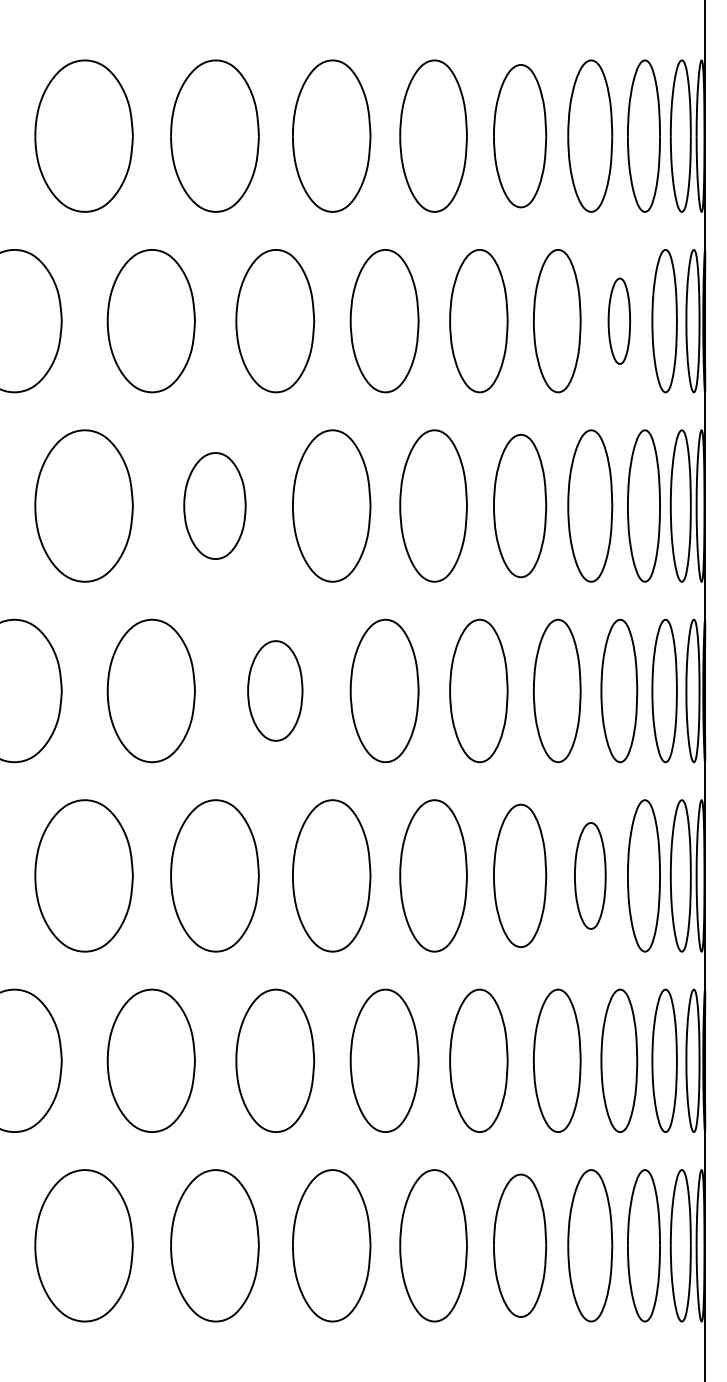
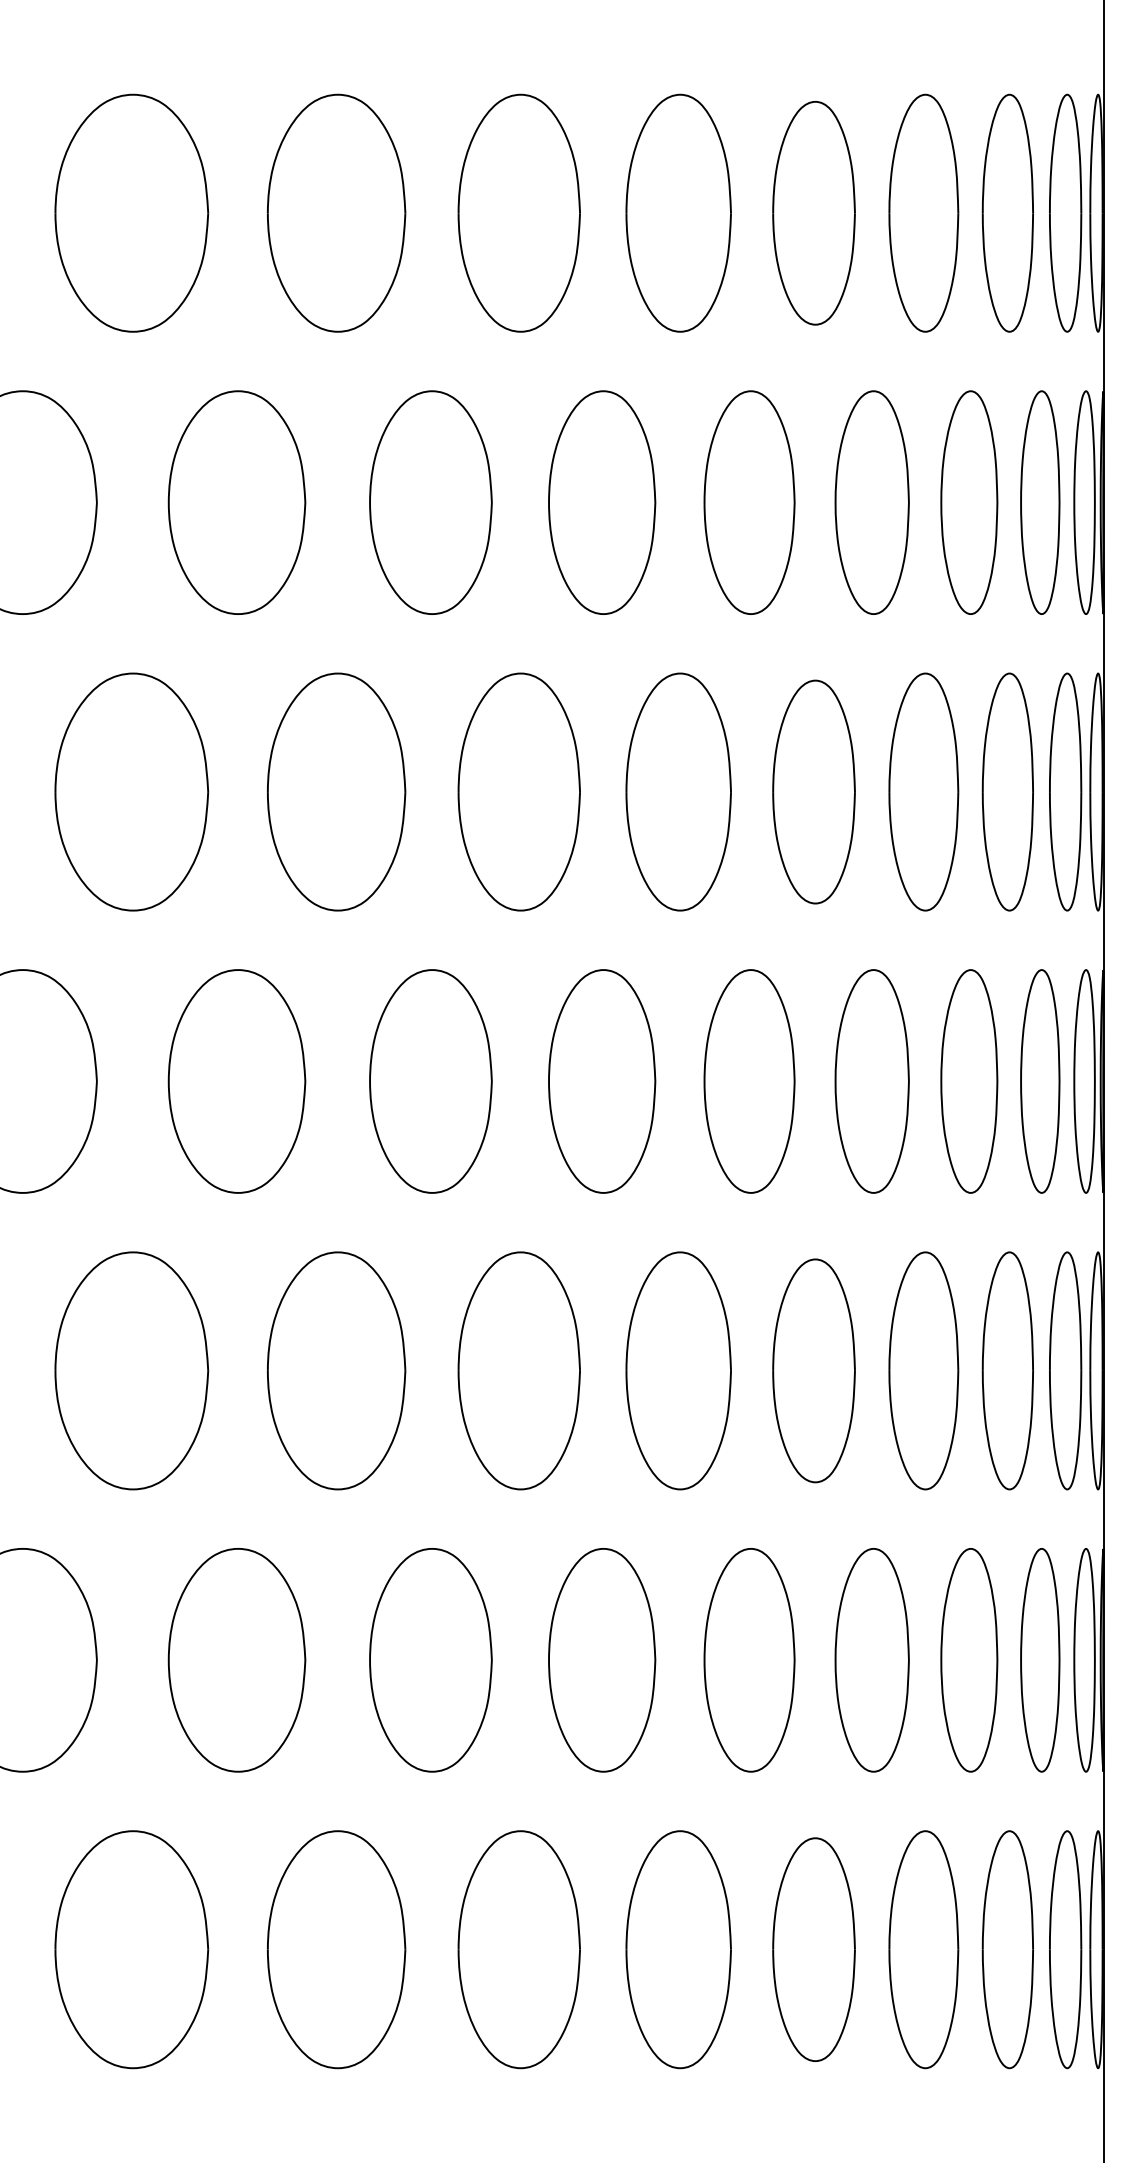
part: (619, 321) -> (969, 503), size x1.67
part: (214, 505) -> (335, 791), size x1.43
part: (275, 690) -> (431, 1080), size x1.43
part: (590, 875) -> (924, 1370), size x1.43

